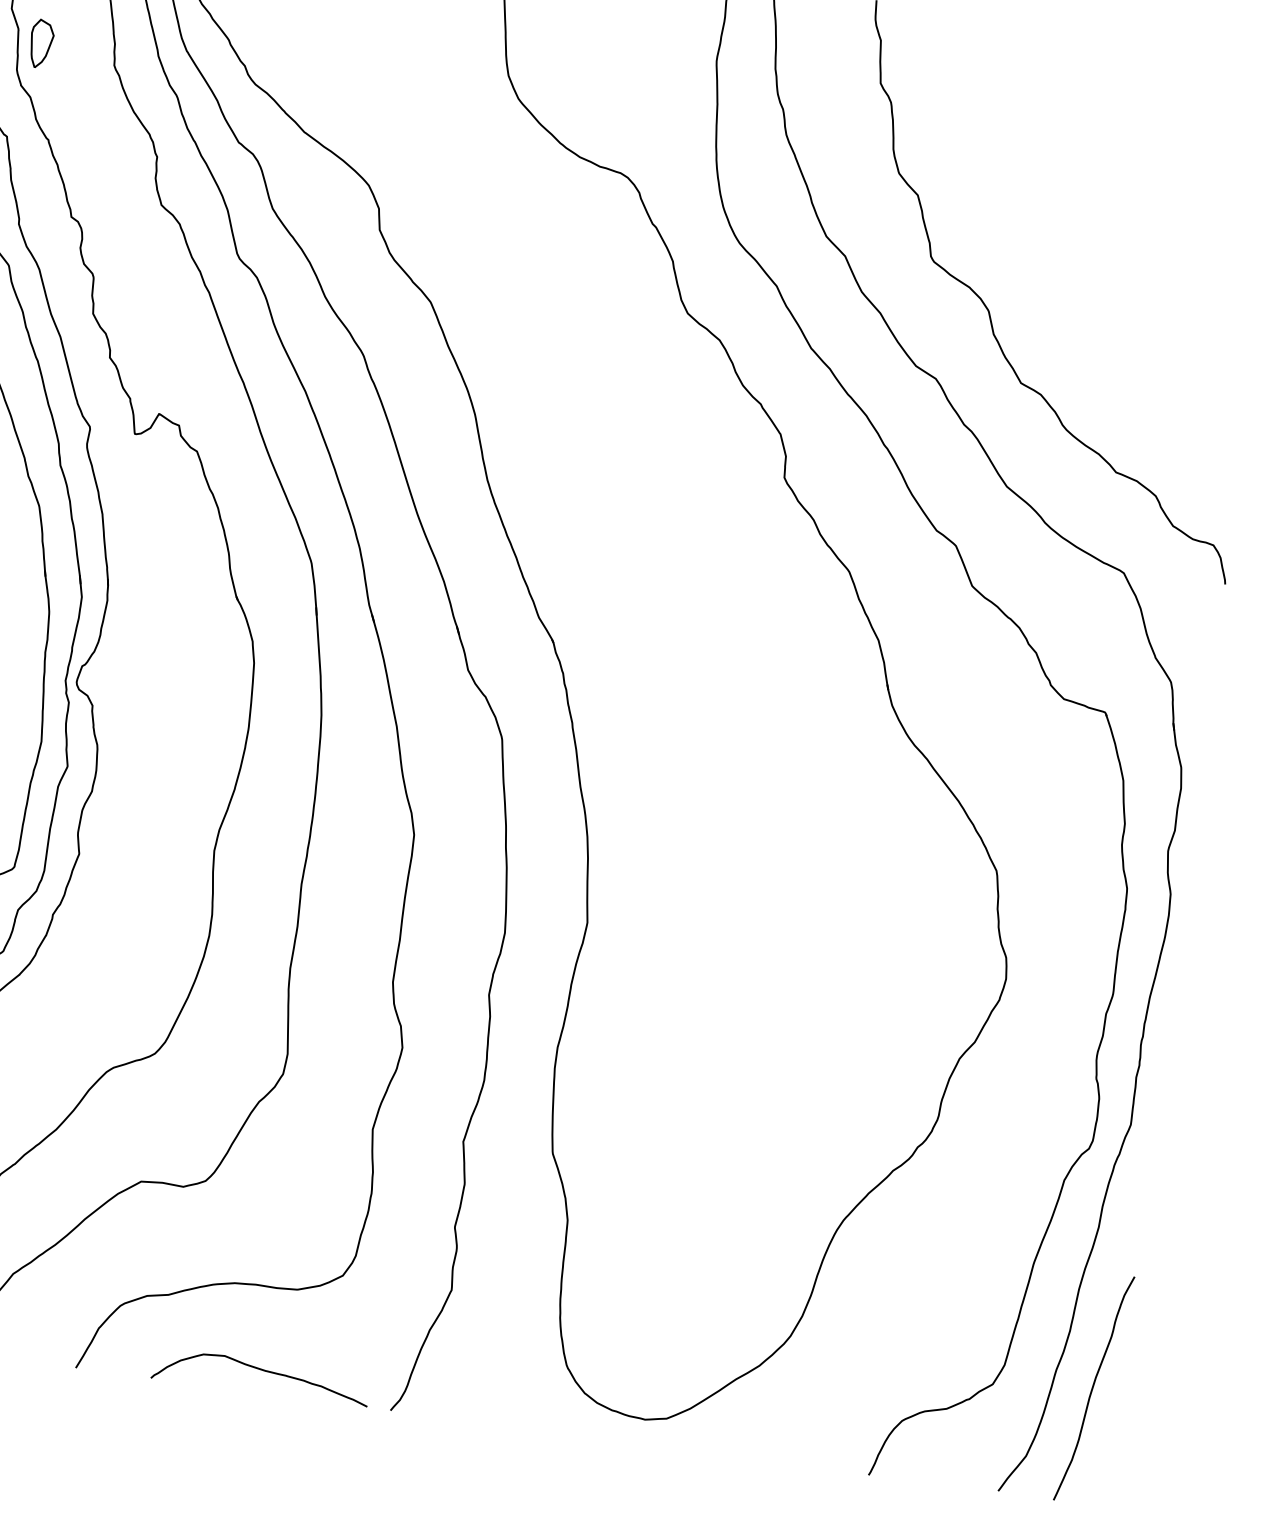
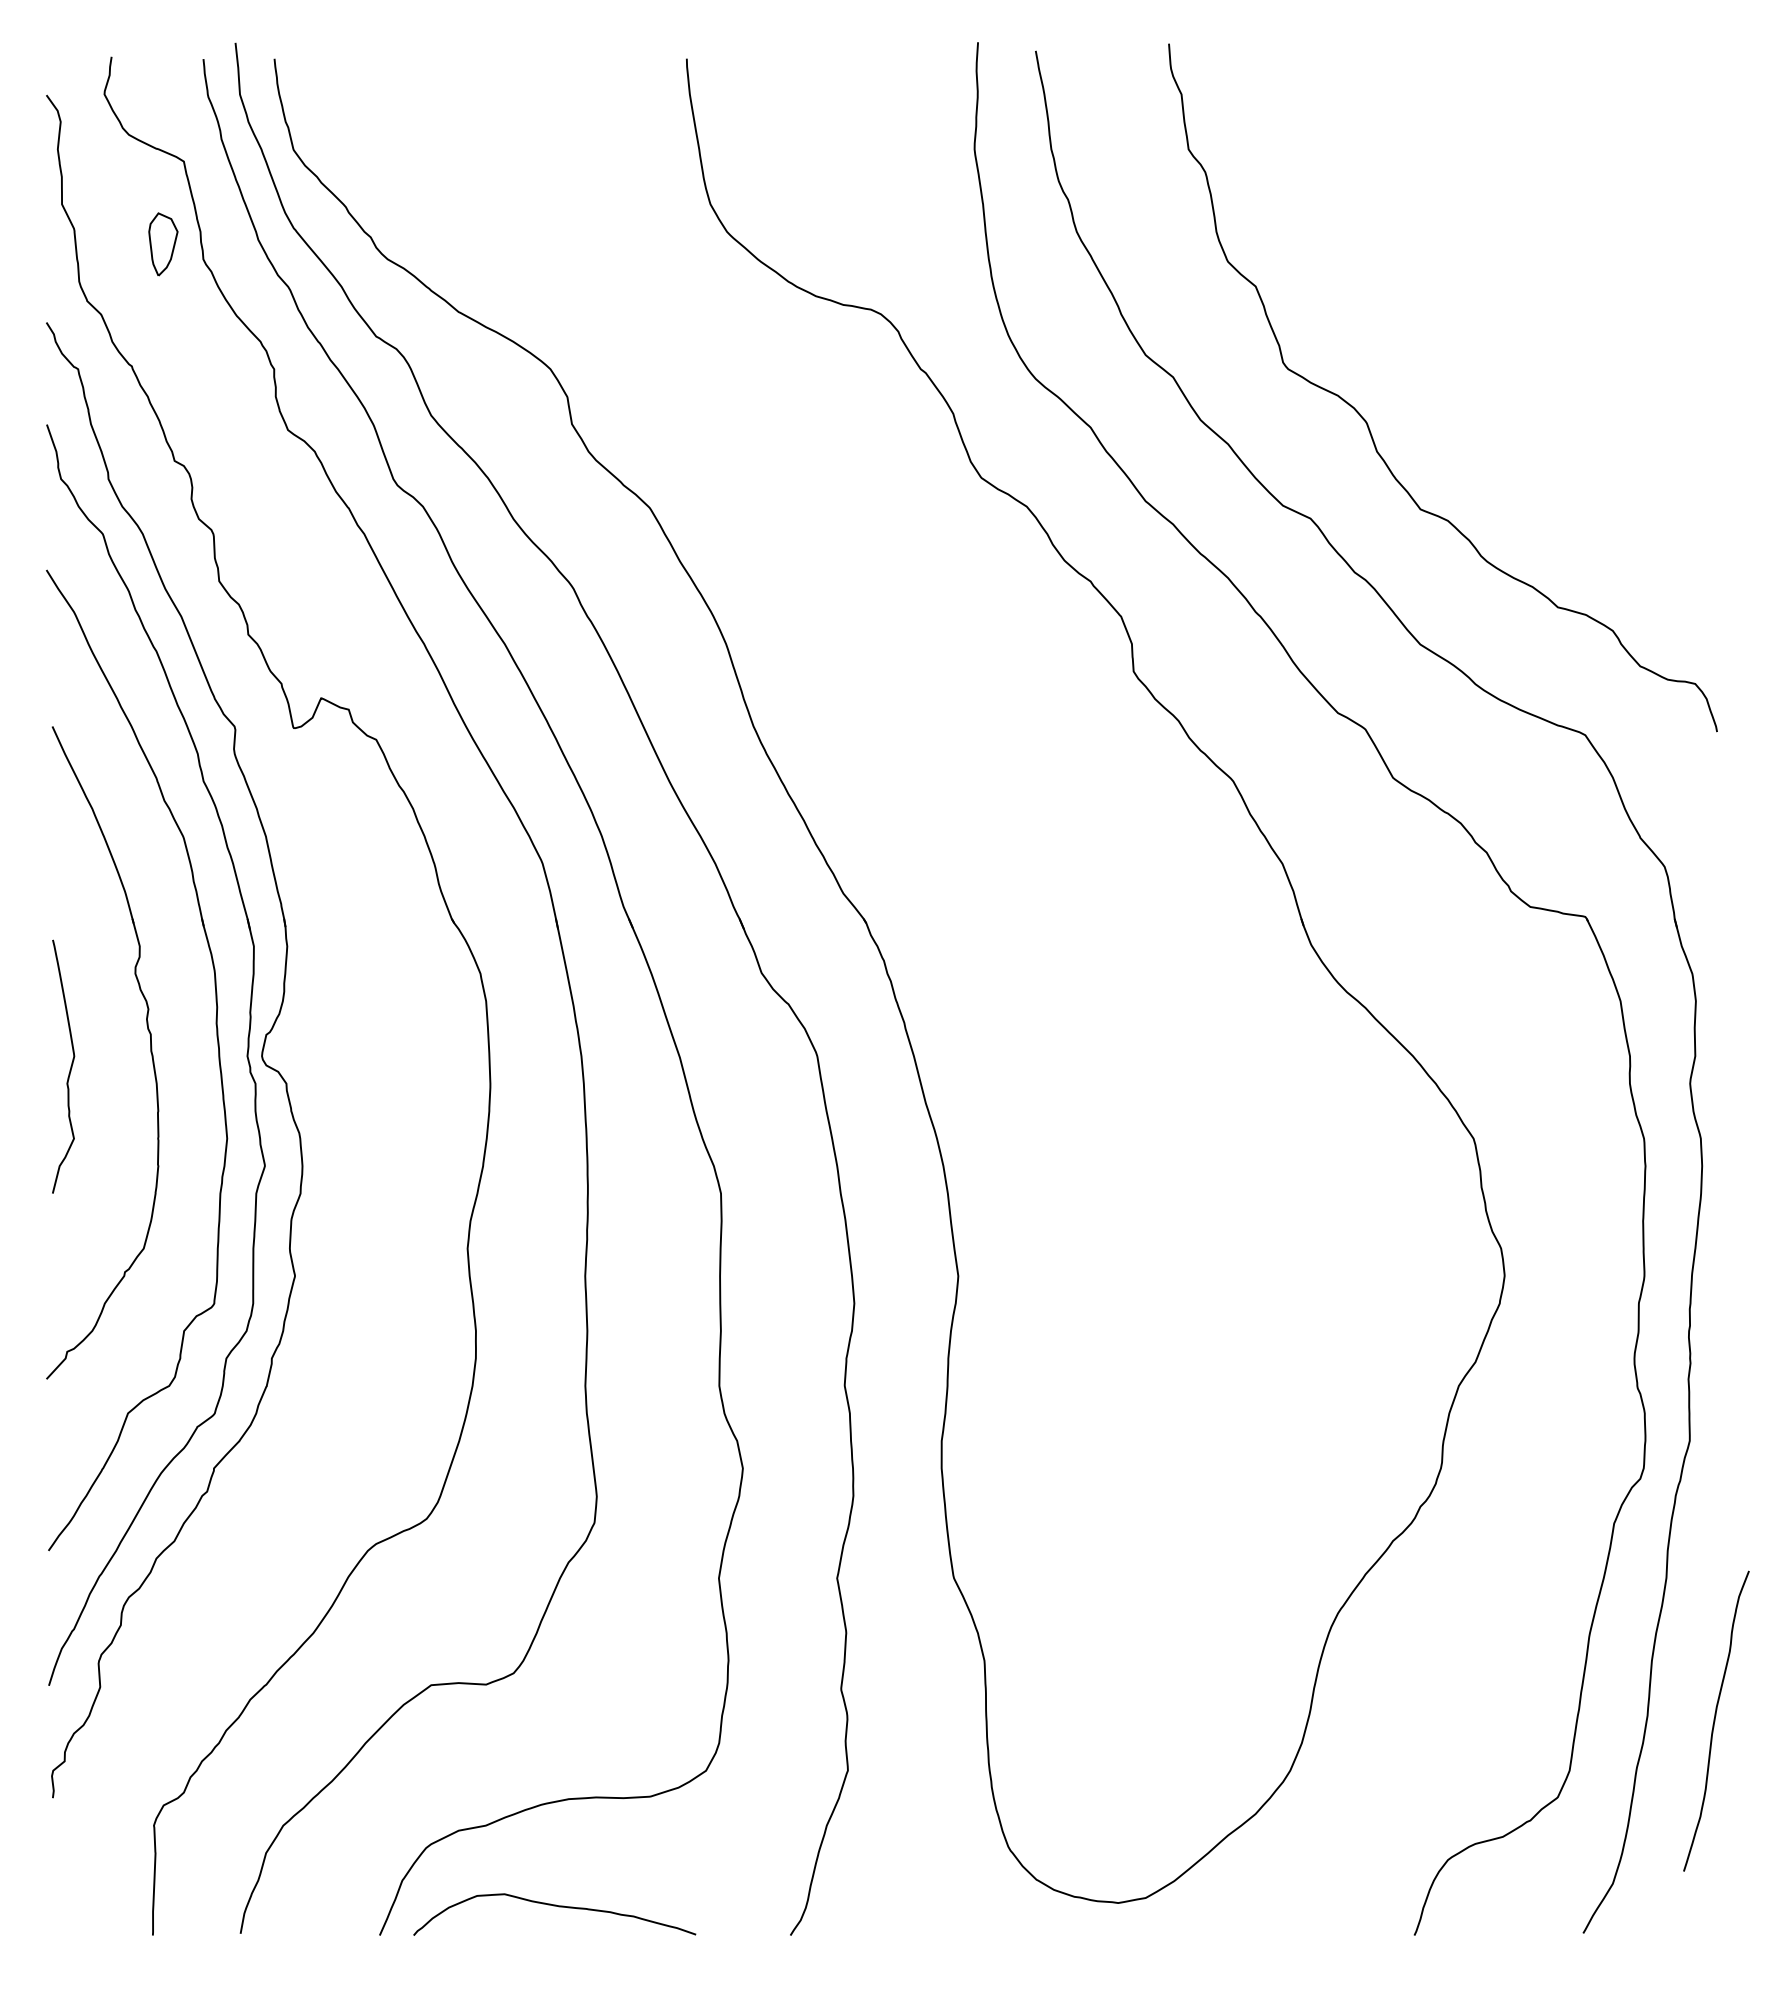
part: (41, 44) -> (163, 244), moved
curve: (261, 1370) -> (554, 1906), moved
curve: (1093, 1387) -> (1715, 1720), moved

